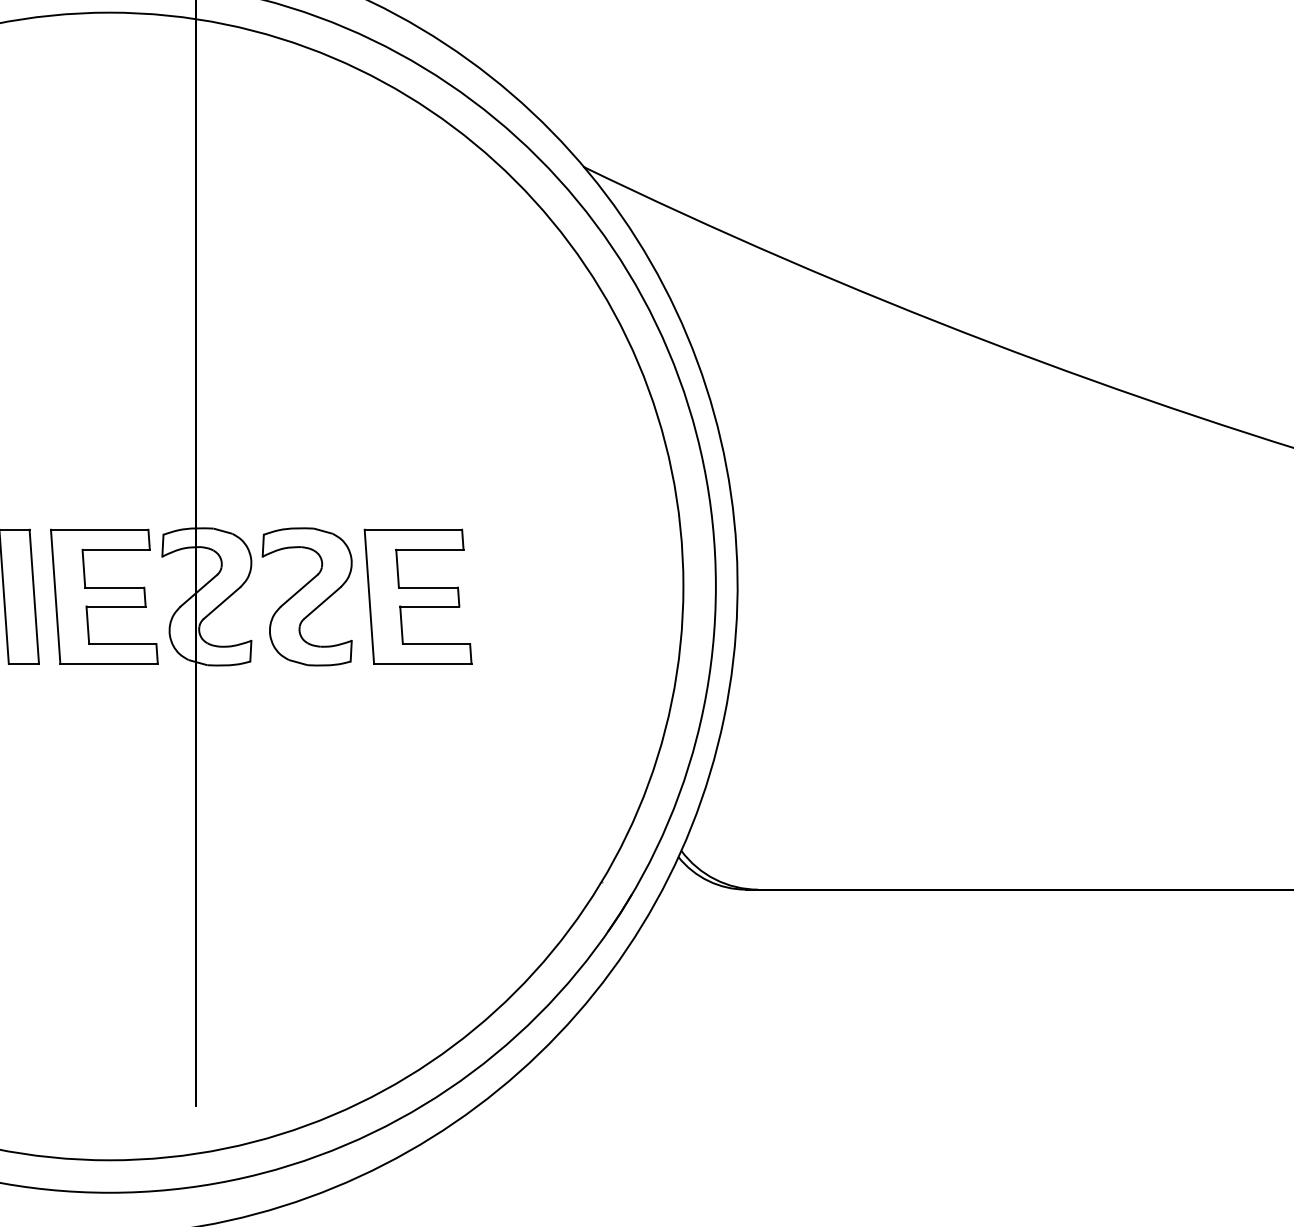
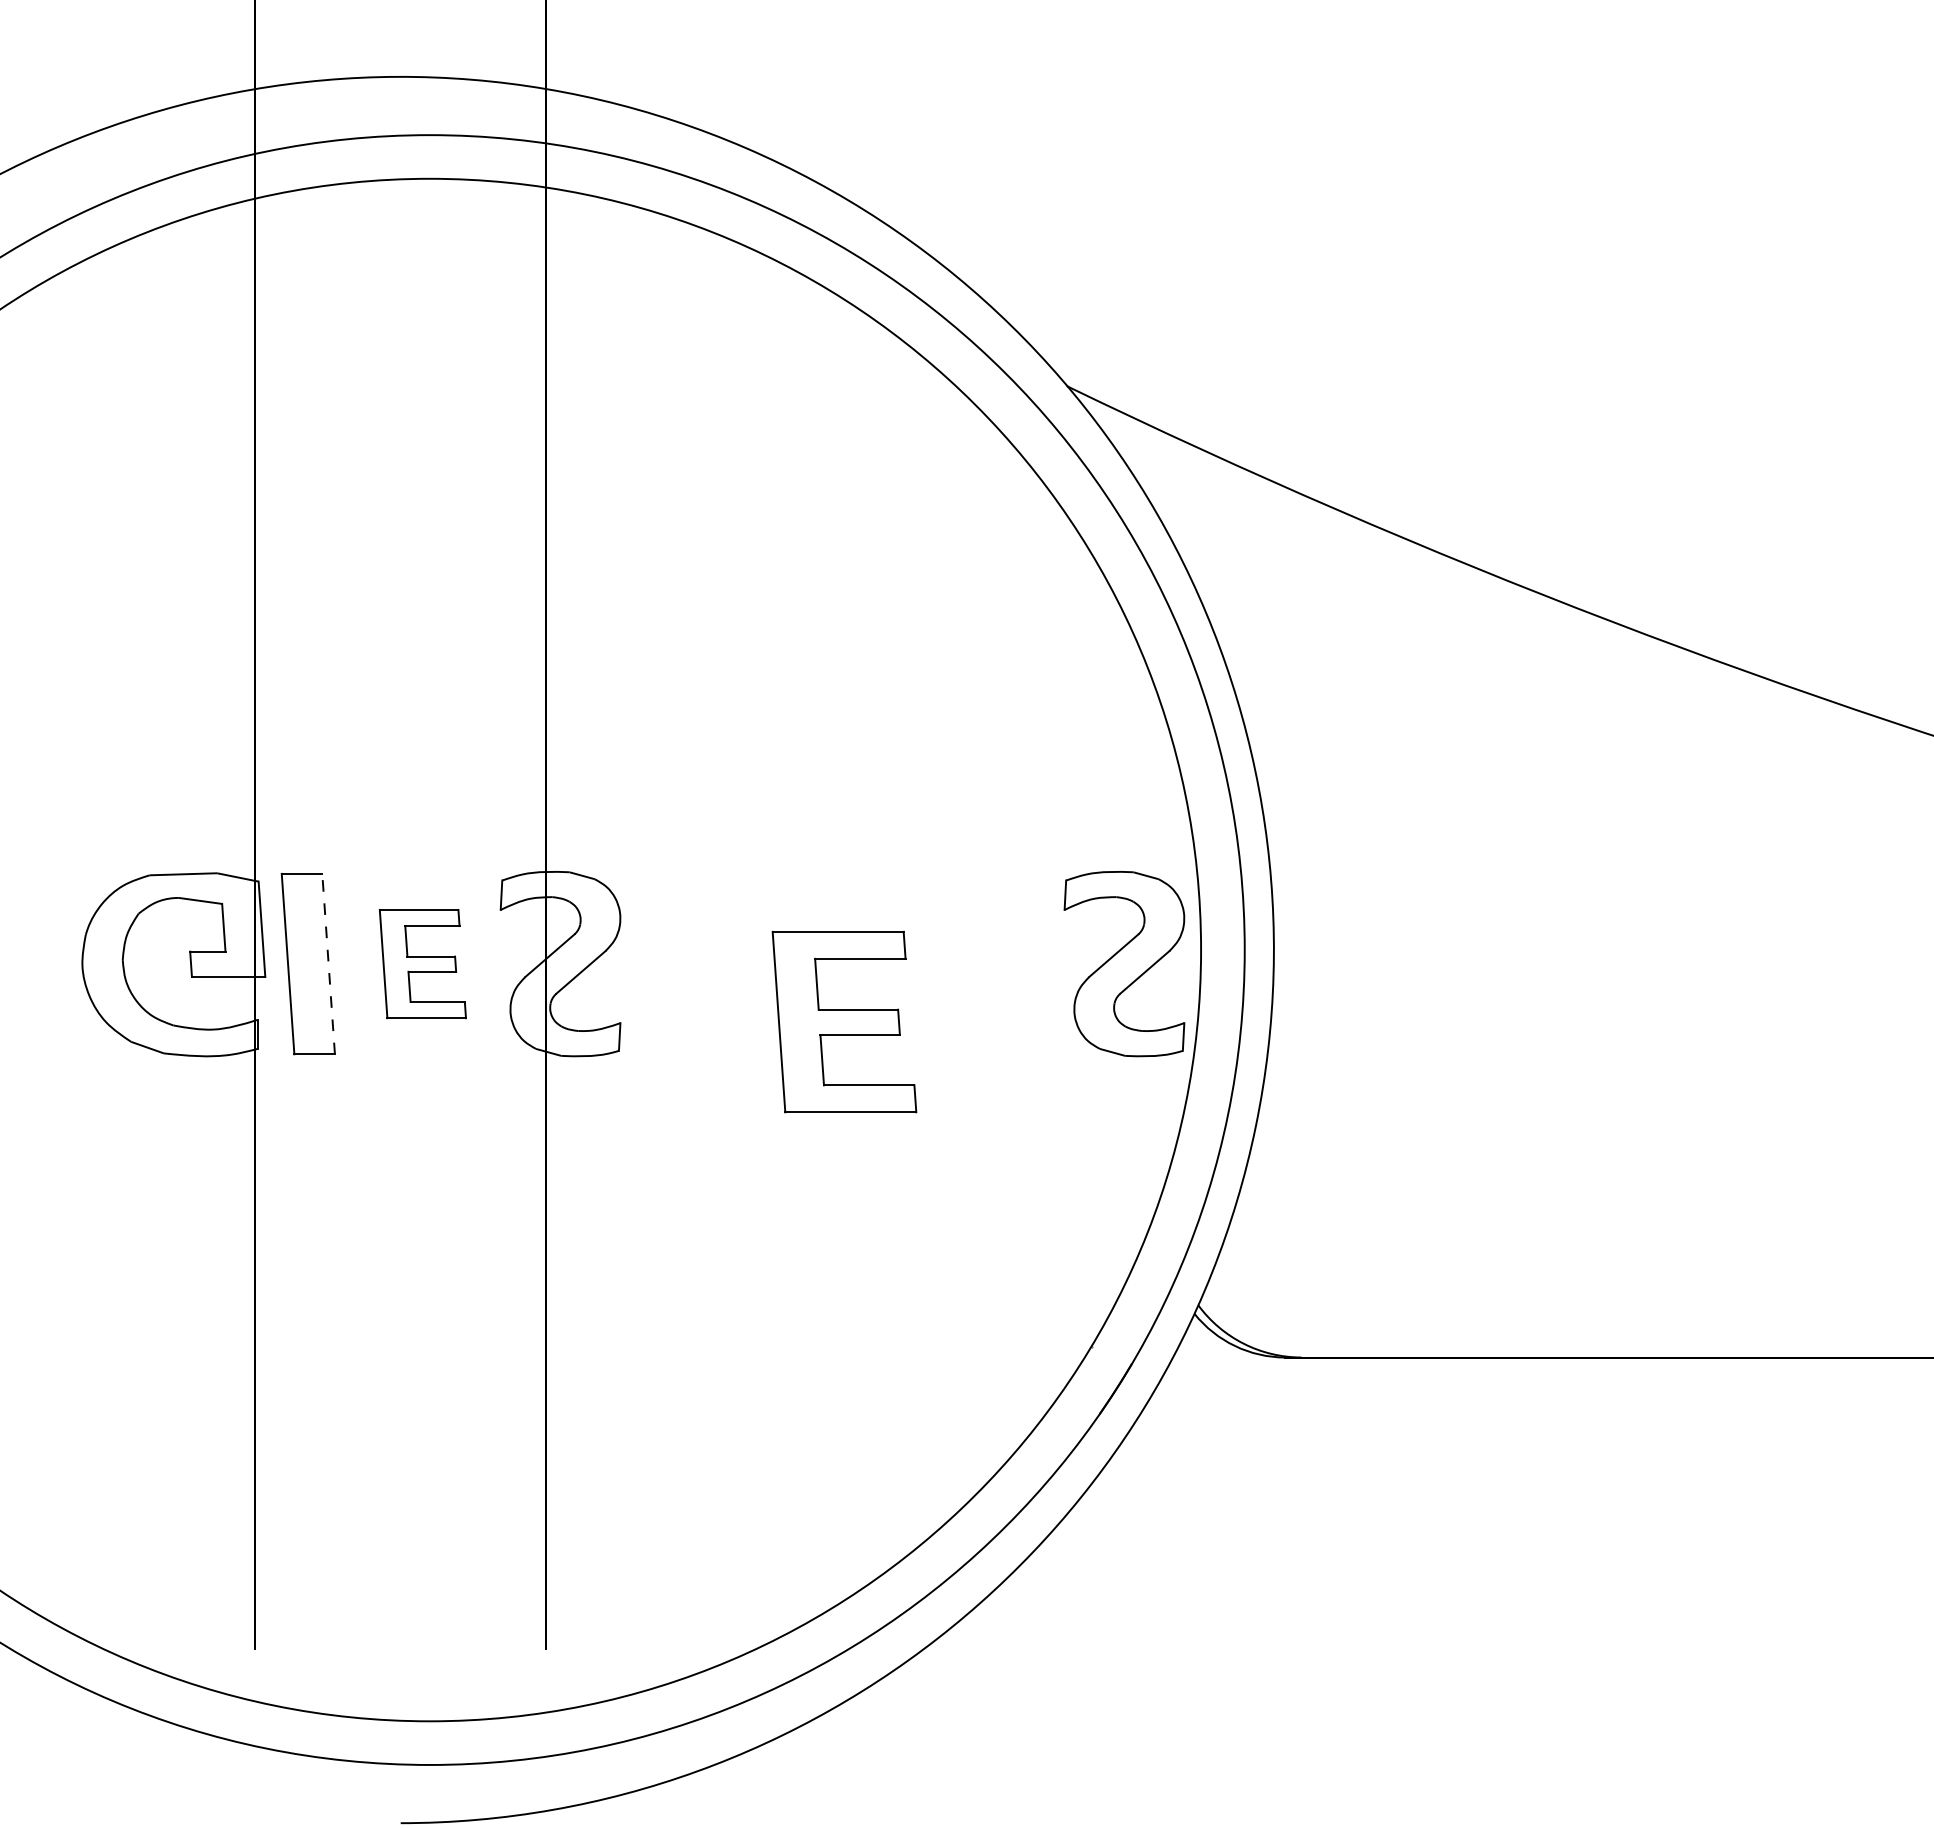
line: (34, 596) -> (328, 963), solid -> dashed
part: (104, 596) -> (422, 963), size x0.6
part: (307, 597) -> (1124, 964), moved
part: (418, 597) -> (844, 1022), moved

